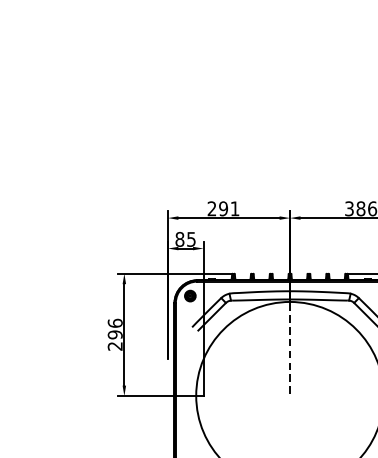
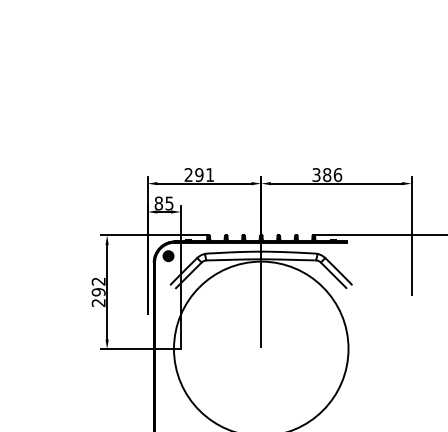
text: (115, 323) -> (98, 281), 296 -> 292
line: (290, 348) -> (261, 304), dashed -> solid

